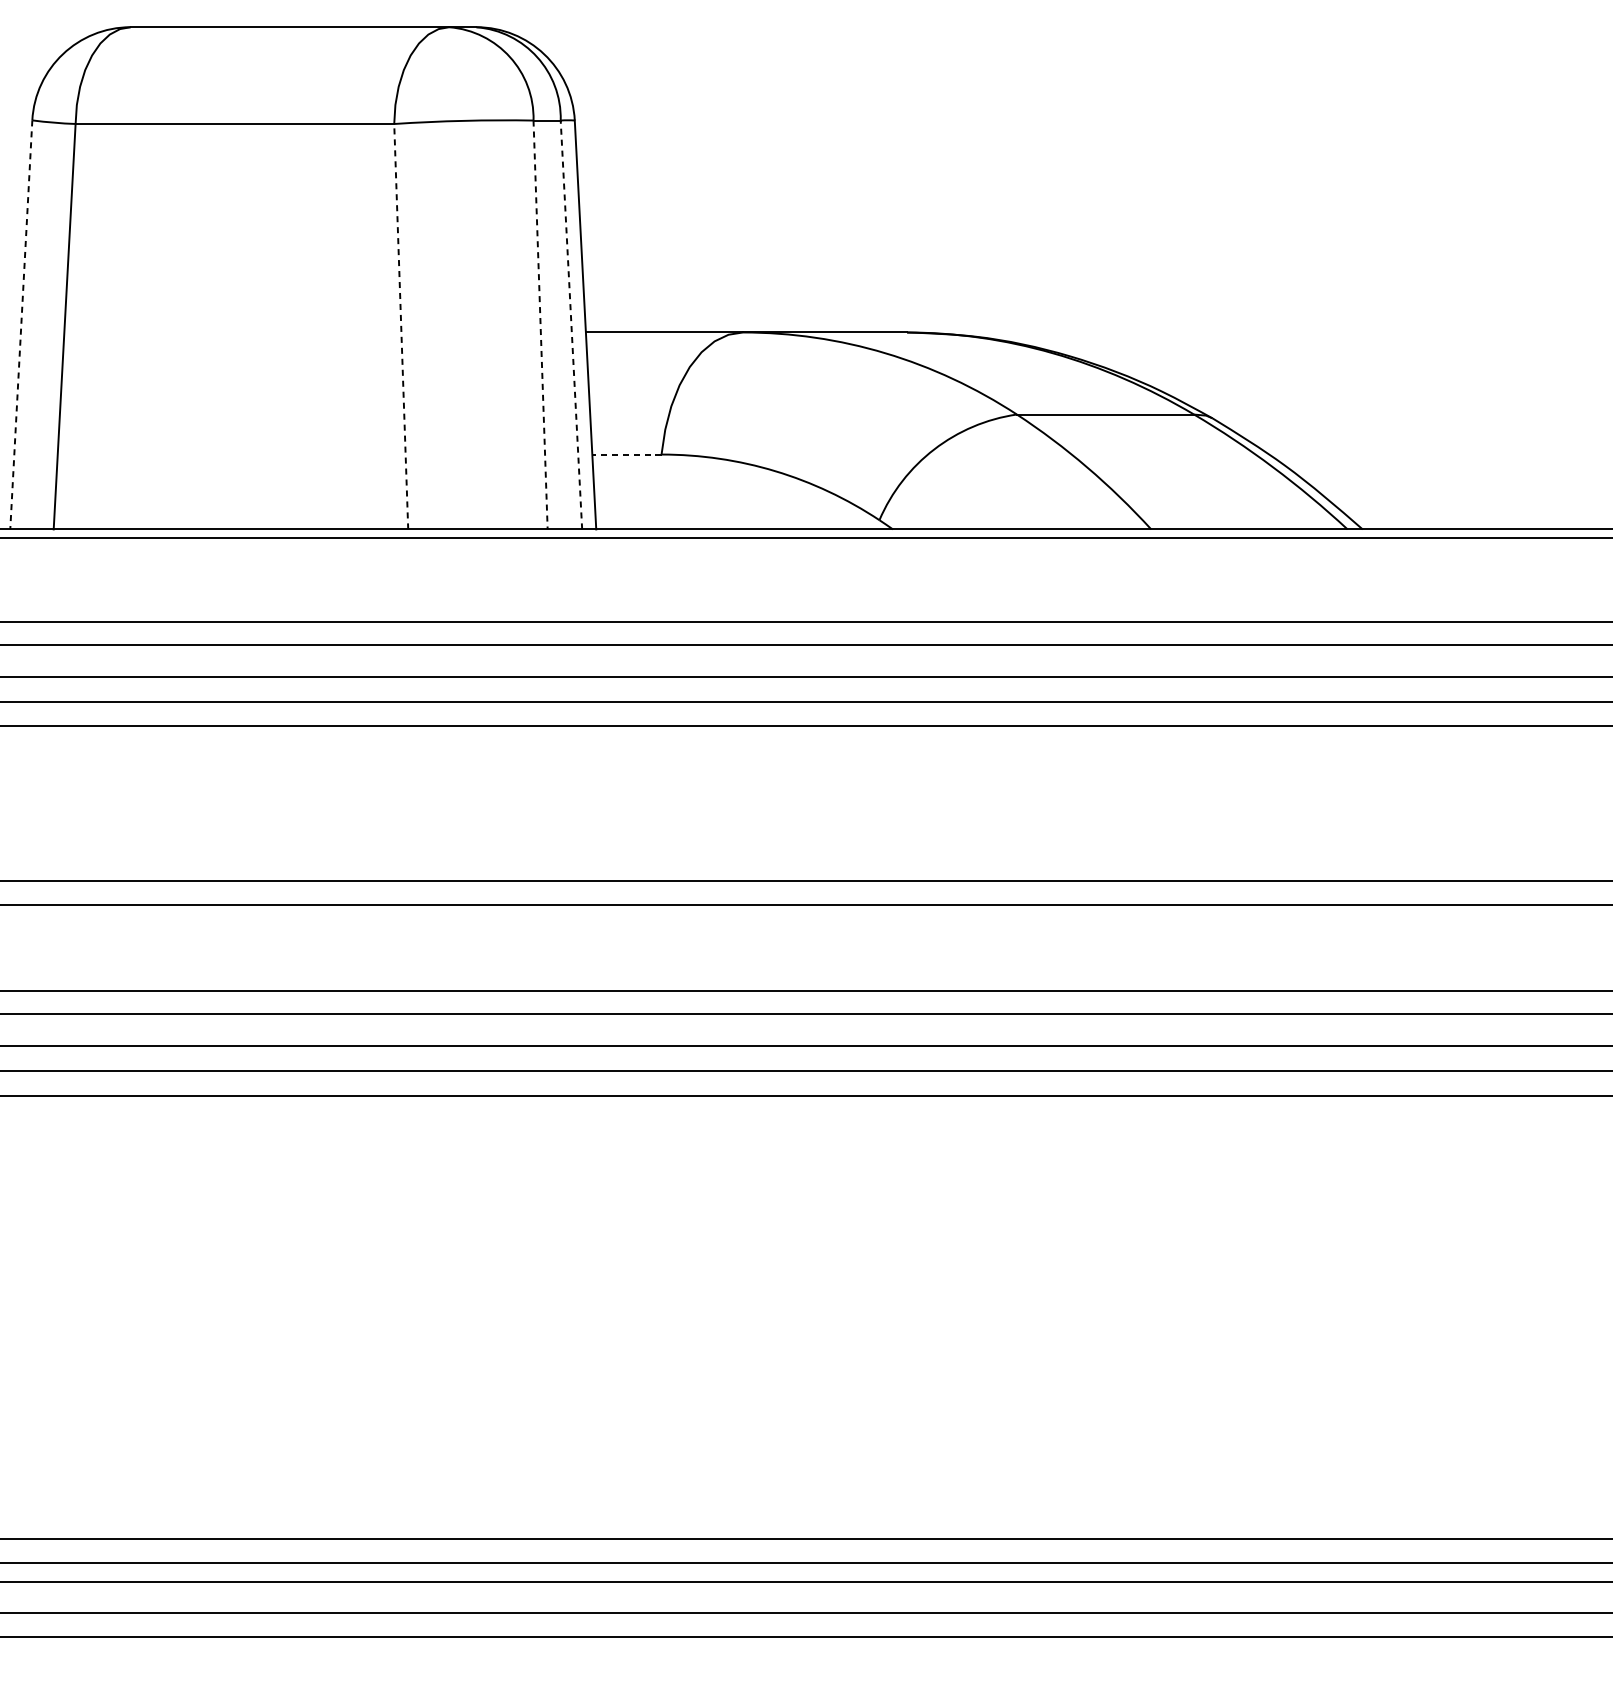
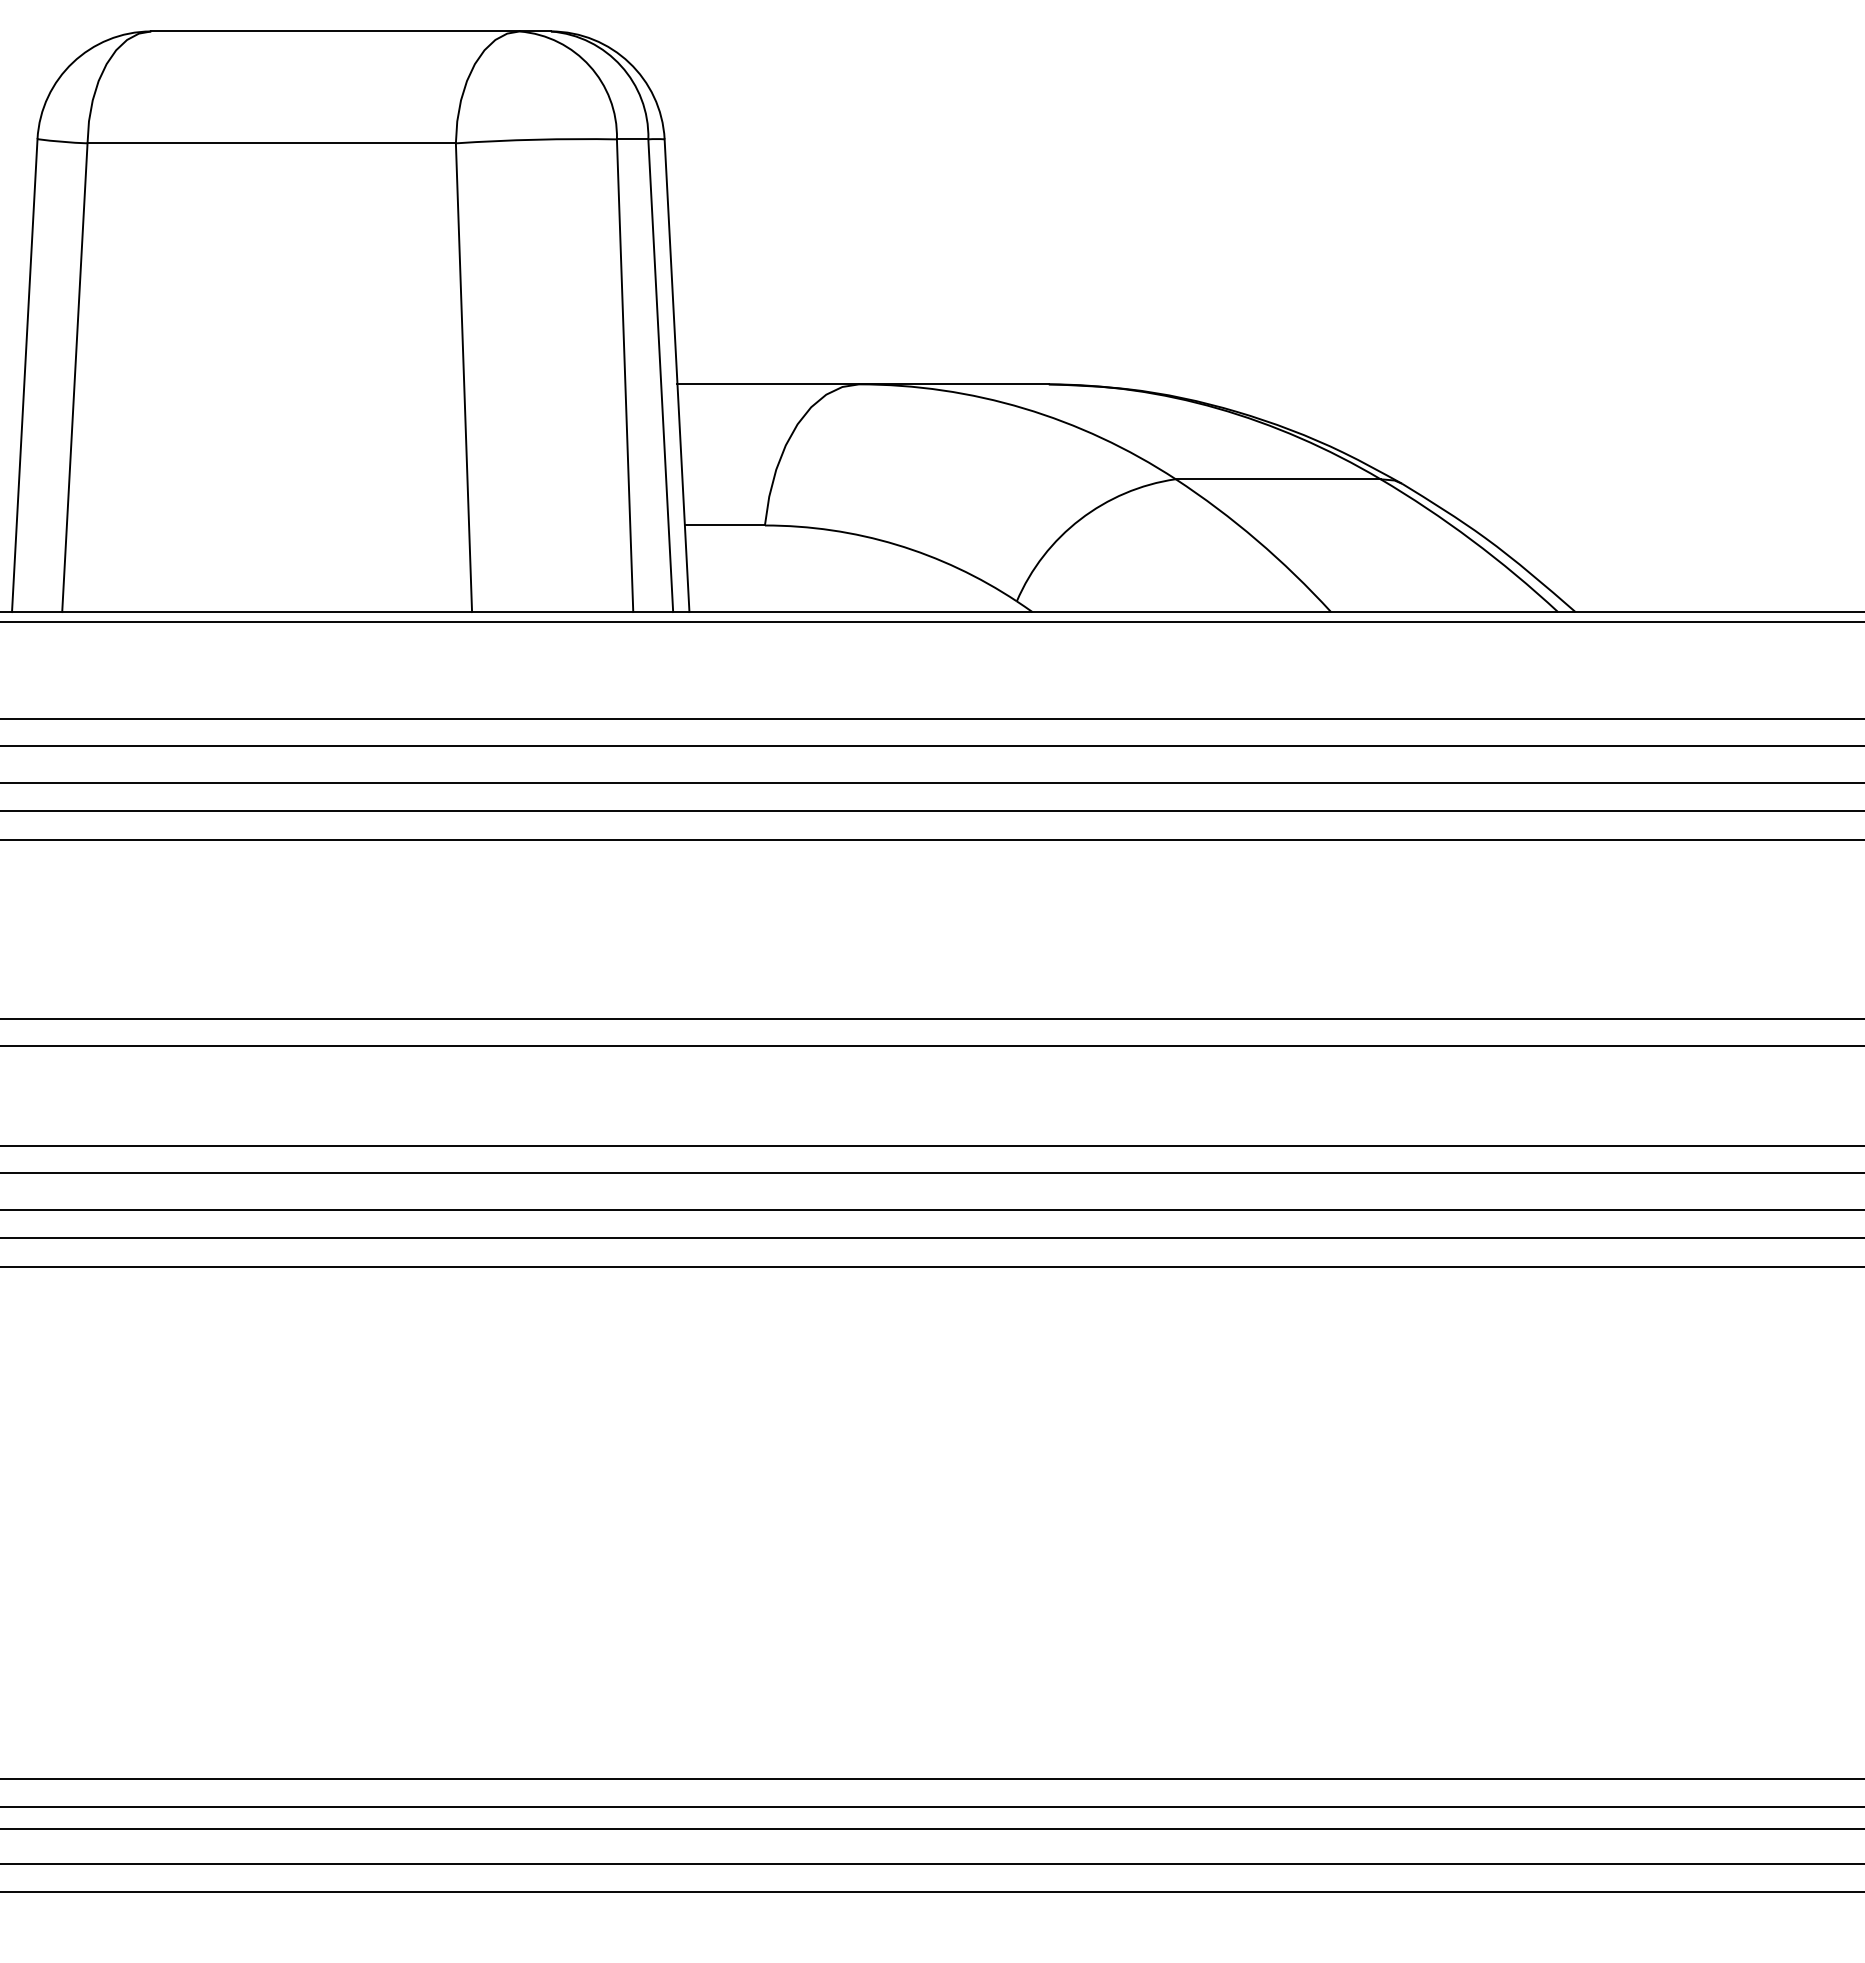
line: (21, 324) -> (24, 375), dashed -> solid
line: (540, 324) -> (625, 375), dashed -> solid
line: (571, 324) -> (660, 375), dashed -> solid
line: (400, 326) -> (463, 377), dashed -> solid
line: (626, 454) -> (724, 525), dashed -> solid

